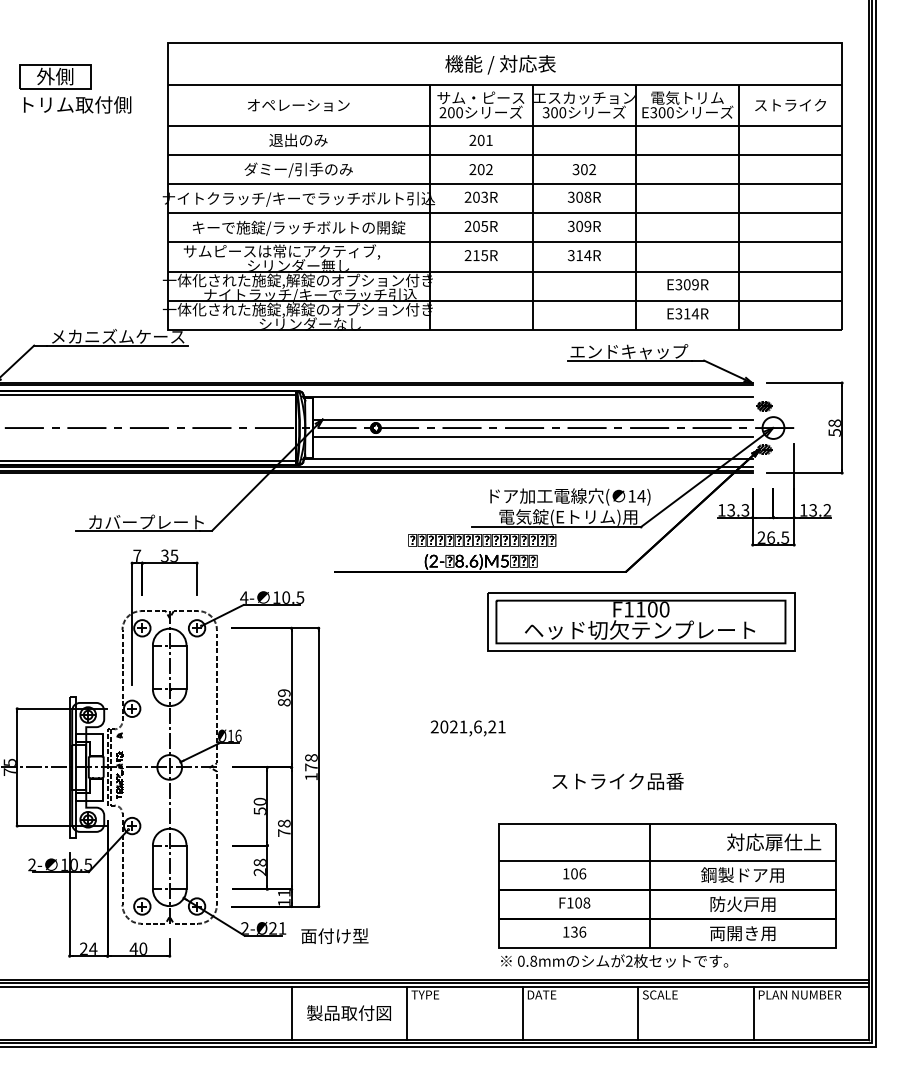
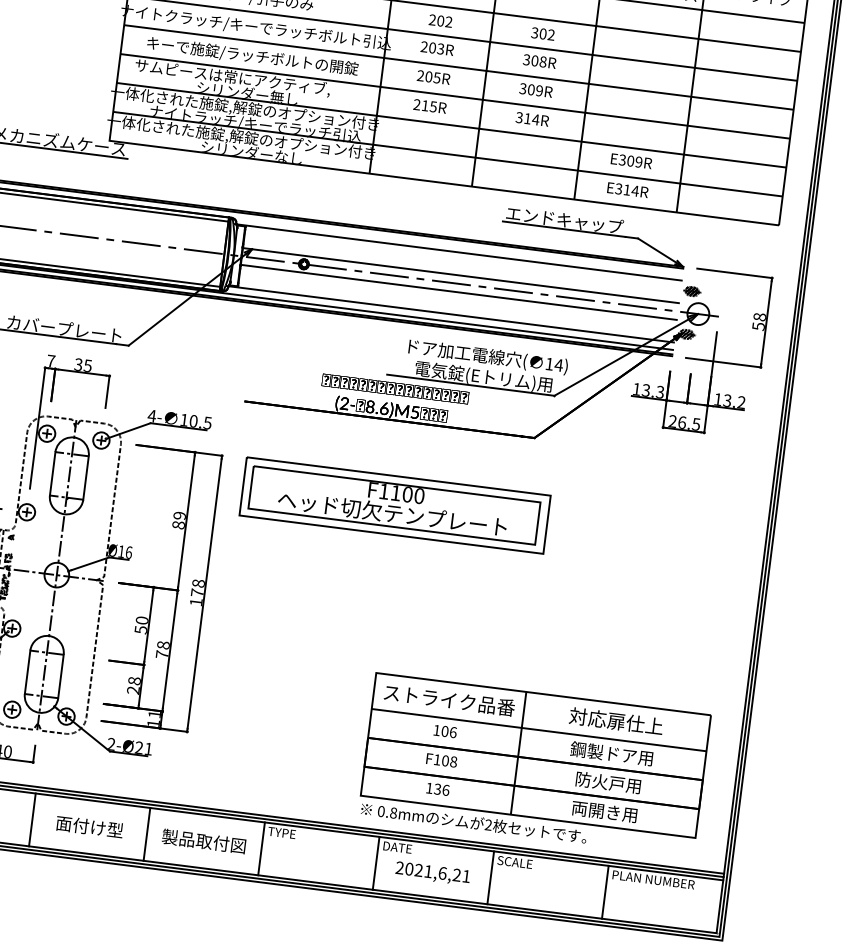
part: (641, 621) -> (395, 505), moved
text: (467, 728) -> (432, 873), moved
text: (617, 781) -> (449, 700), moved
text: (774, 842) -> (616, 721), moved
text: (334, 935) -> (89, 826), moved
line: (176, 1012) -> (32, 819), added

